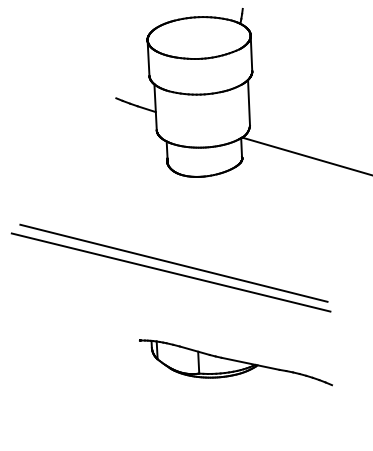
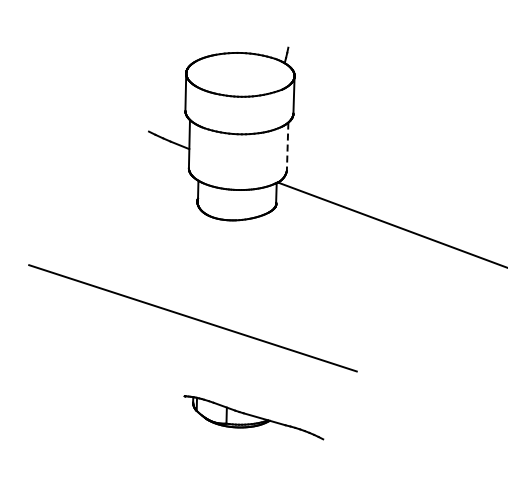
line: (248, 103) -> (287, 147), solid -> dashed
line: (173, 262) -> (196, 308), removed
part: (235, 362) -> (253, 417), size x0.7

